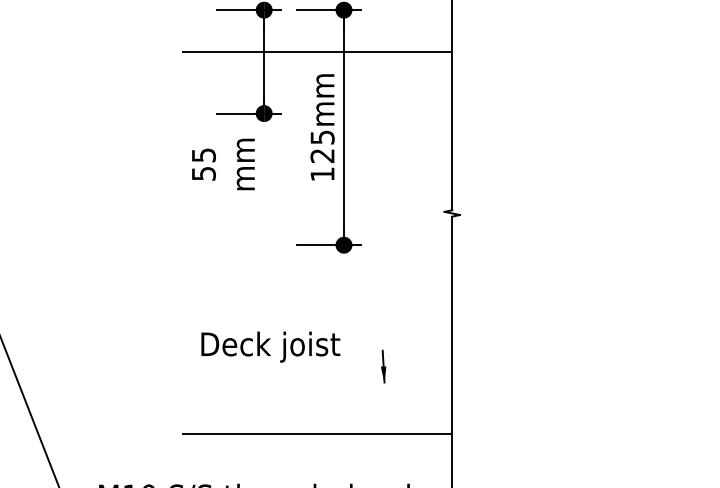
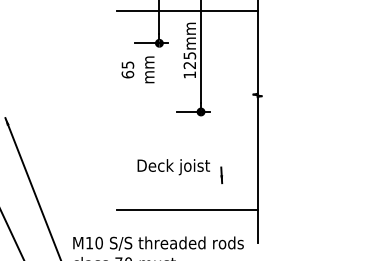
text: (203, 173) -> (127, 74), 55 -> 65
text: (270, 347) -> (173, 167), moved

